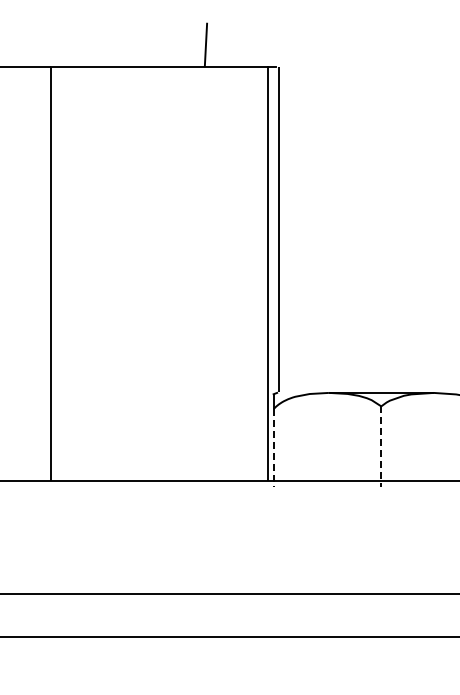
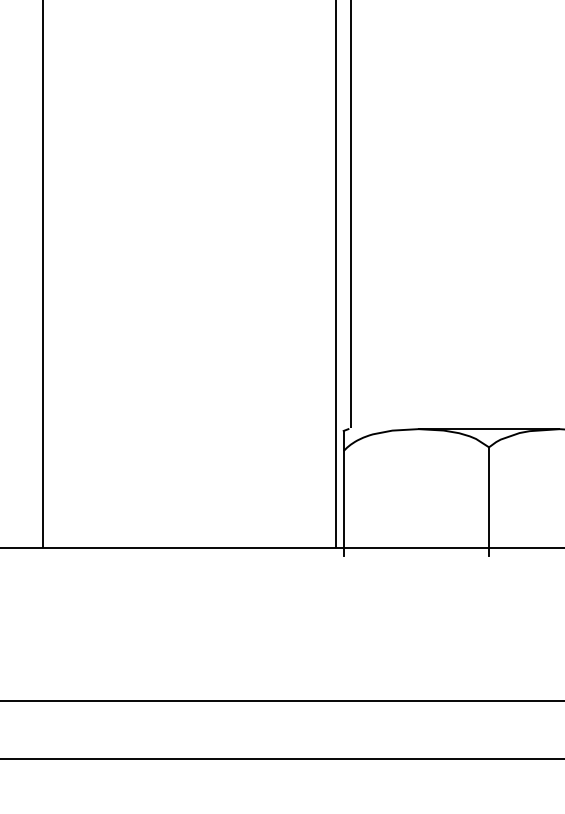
line: (381, 447) -> (489, 502), dashed -> solid
line: (273, 448) -> (343, 504), dashed -> solid

